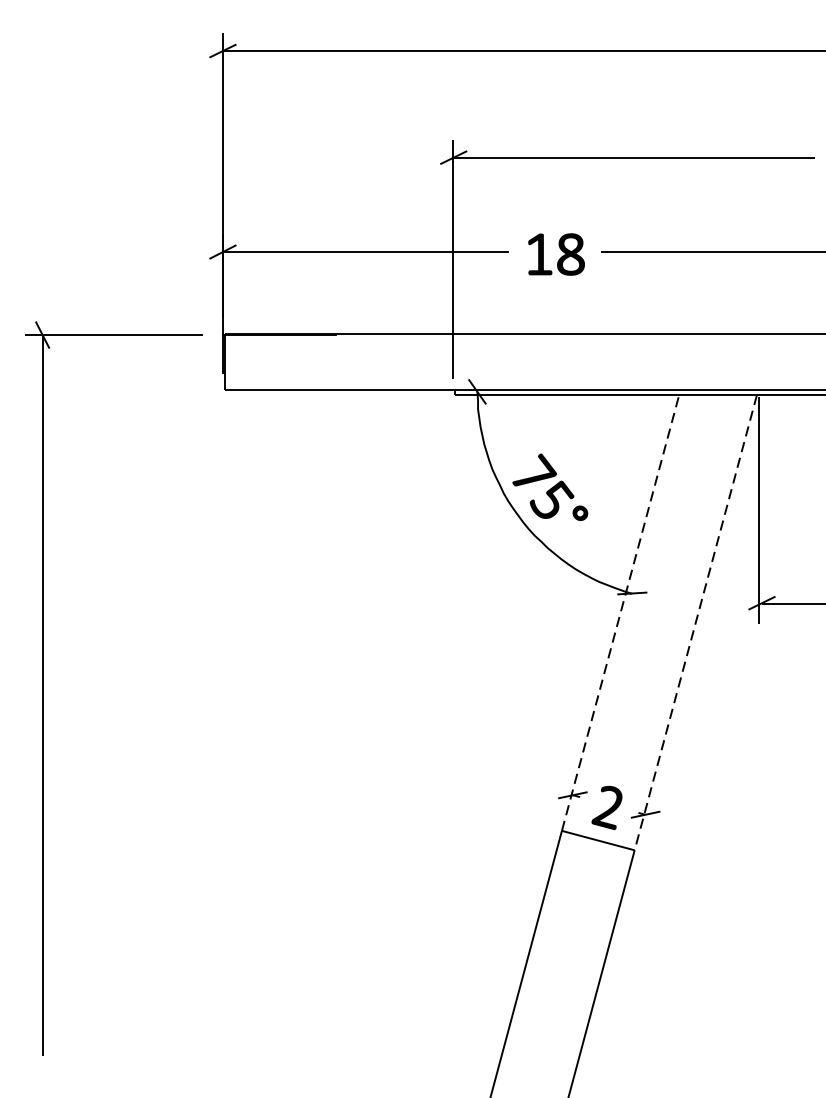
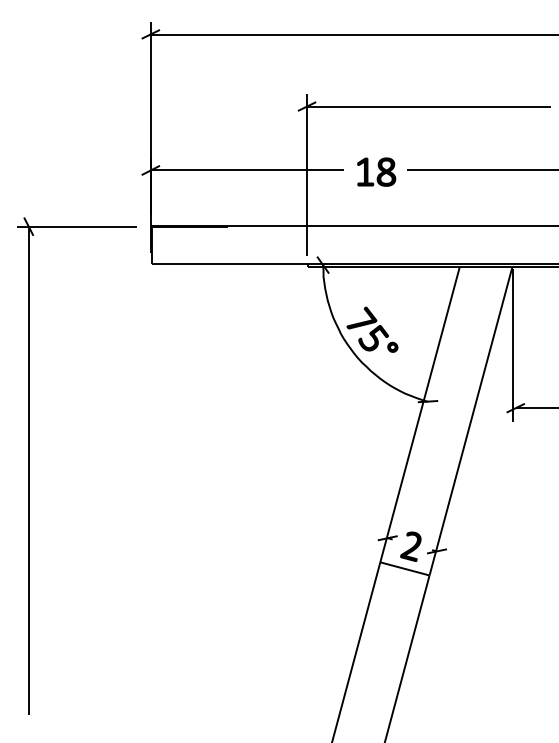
line: (621, 612) -> (420, 414), dashed -> solid
line: (695, 622) -> (470, 421), dashed -> solid

